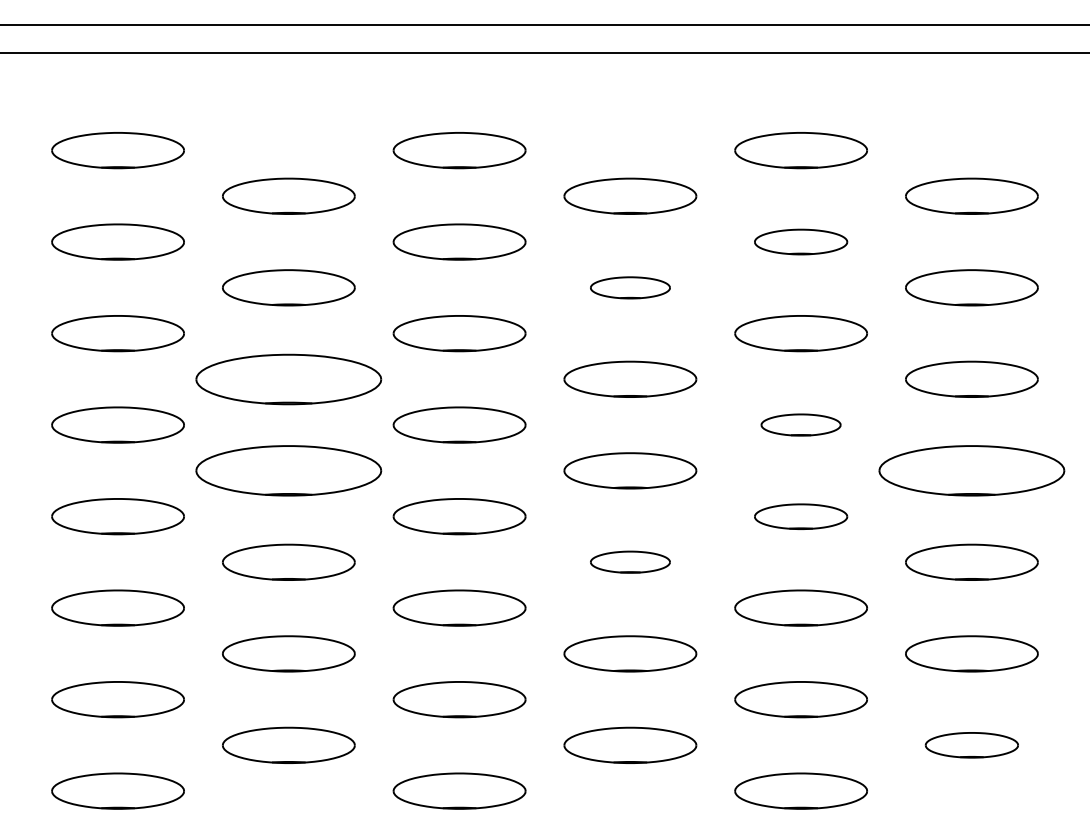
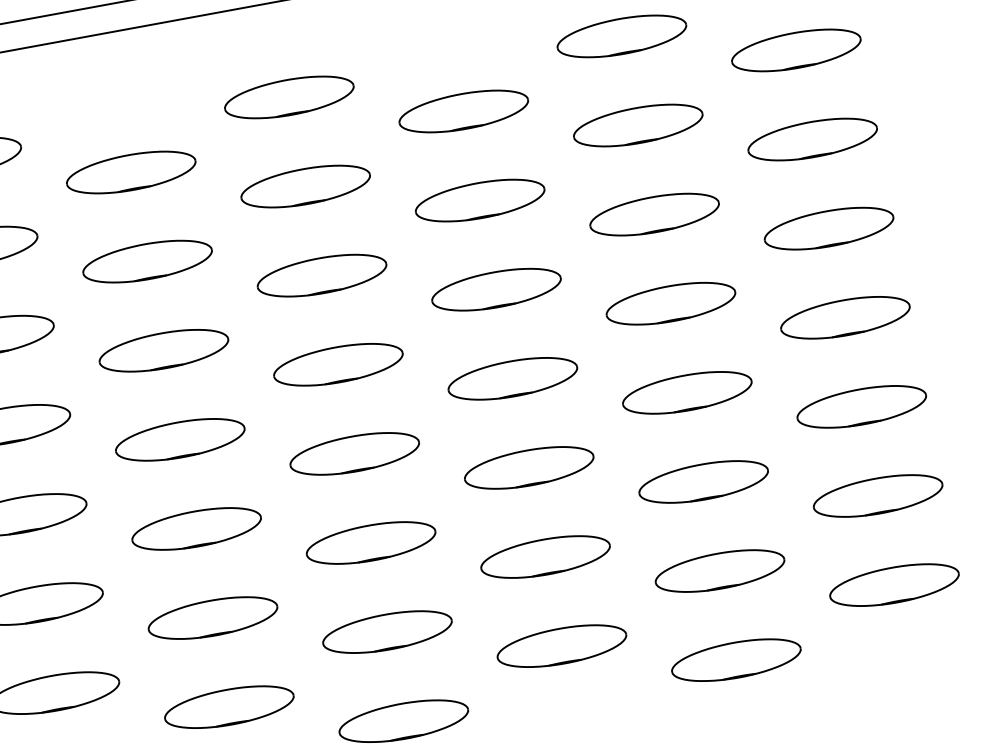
part: (800, 241) -> (637, 125), size x1.43
part: (630, 287) -> (480, 200), size x1.67
part: (288, 378) -> (163, 349), size x0.71
part: (800, 424) -> (670, 303), size x1.67
part: (288, 470) -> (179, 439), size x0.71
part: (971, 470) -> (844, 317), size x0.71
part: (800, 516) -> (686, 392), size x1.43
part: (630, 561) -> (529, 467), size x1.67
part: (971, 744) -> (893, 584), size x1.43

